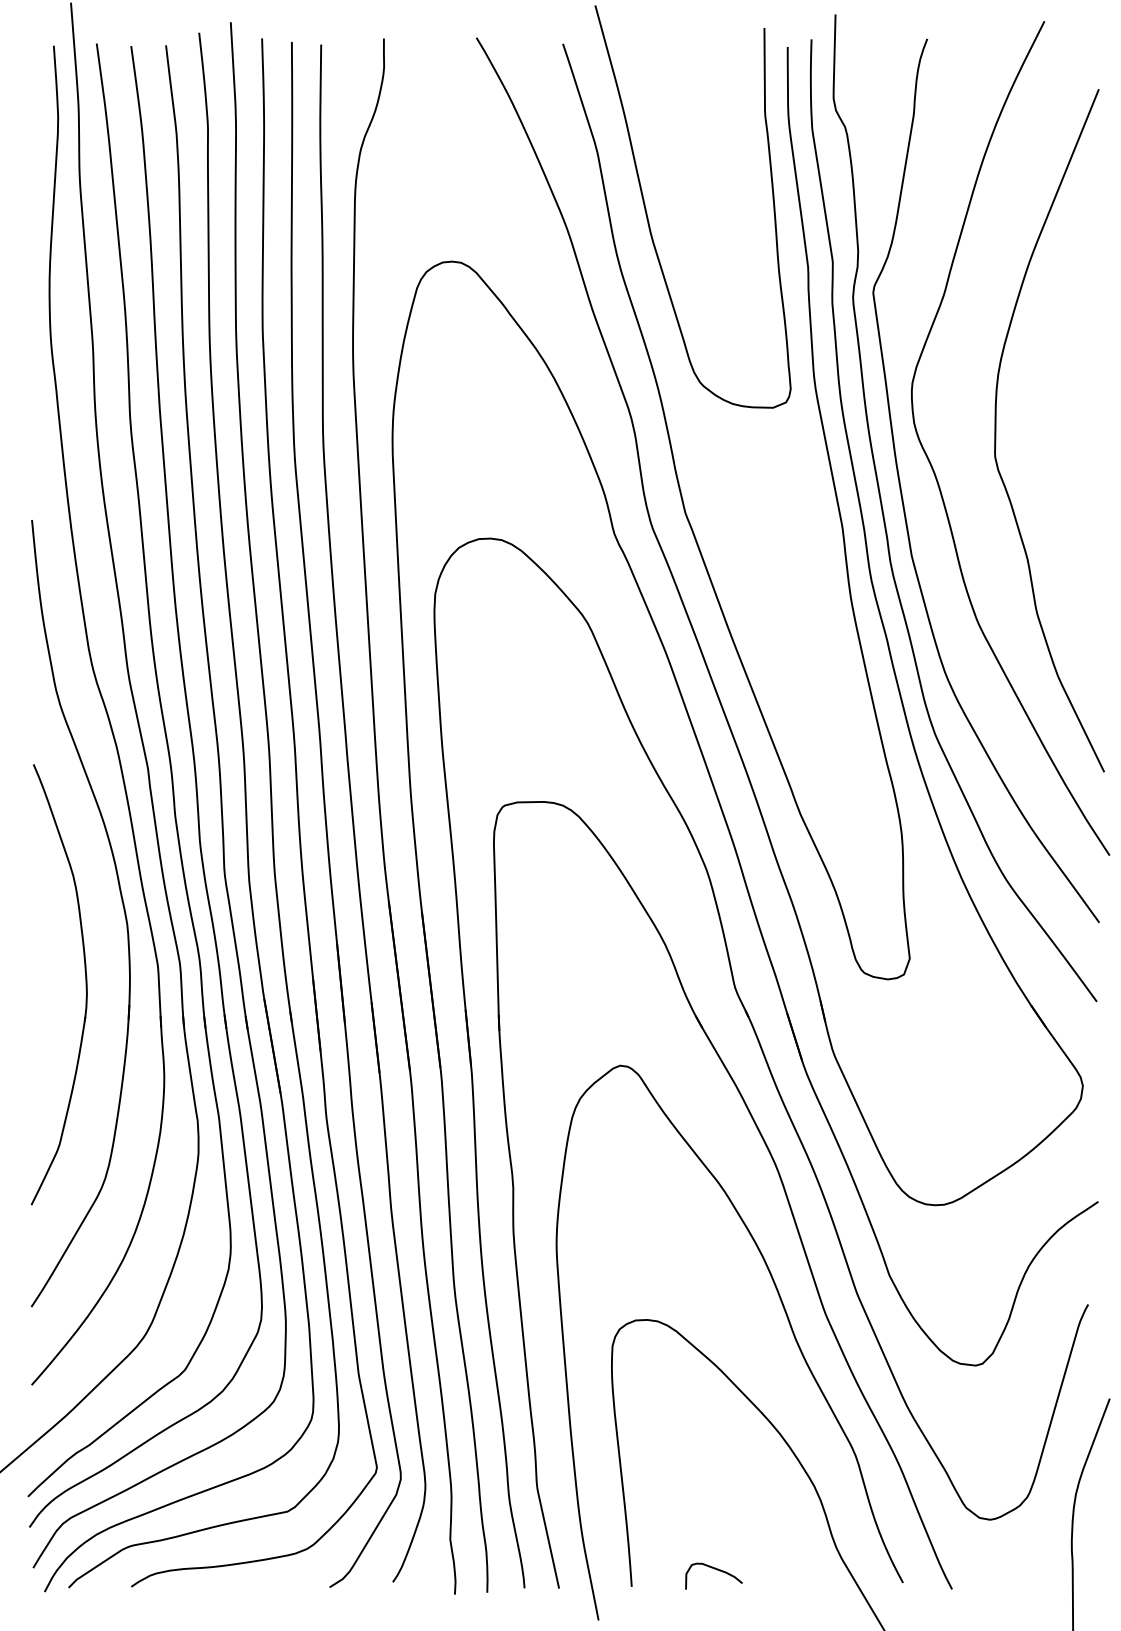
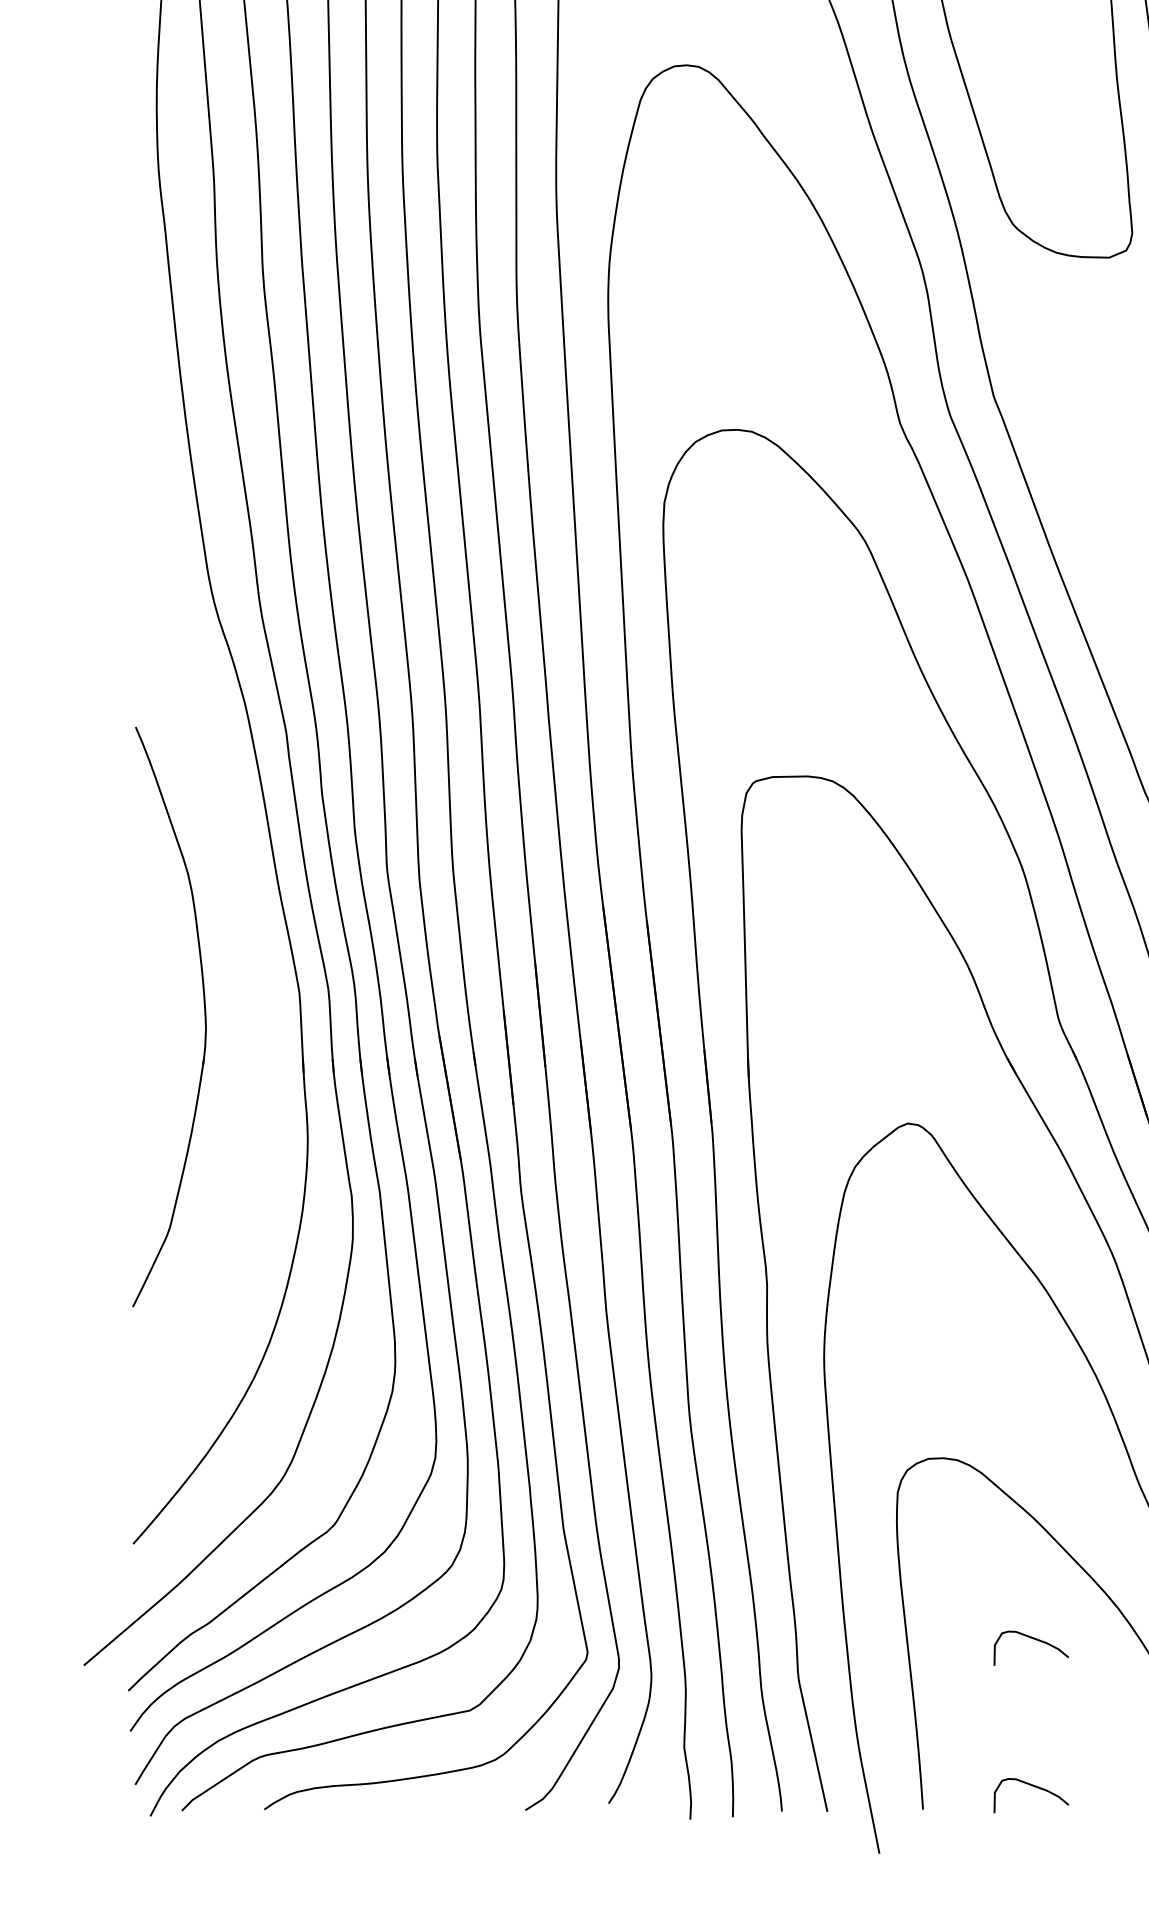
part: (121, 901) -> (251, 907), removed
curve: (714, 1457) -> (1031, 1639), added

